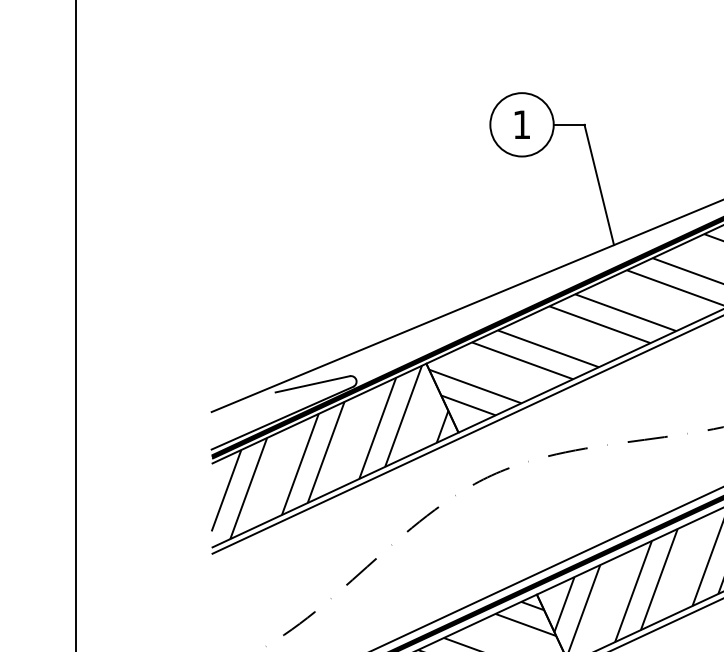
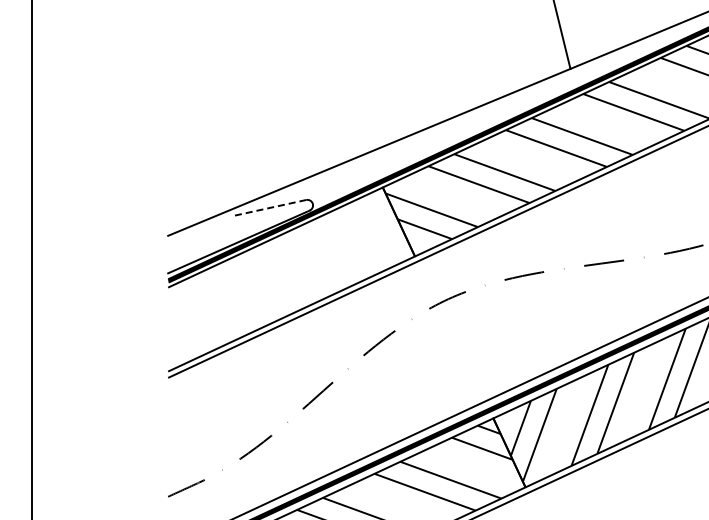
line: (312, 384) -> (268, 208), solid -> dashed
hatch: (329, 452) -> (285, 276), removed

